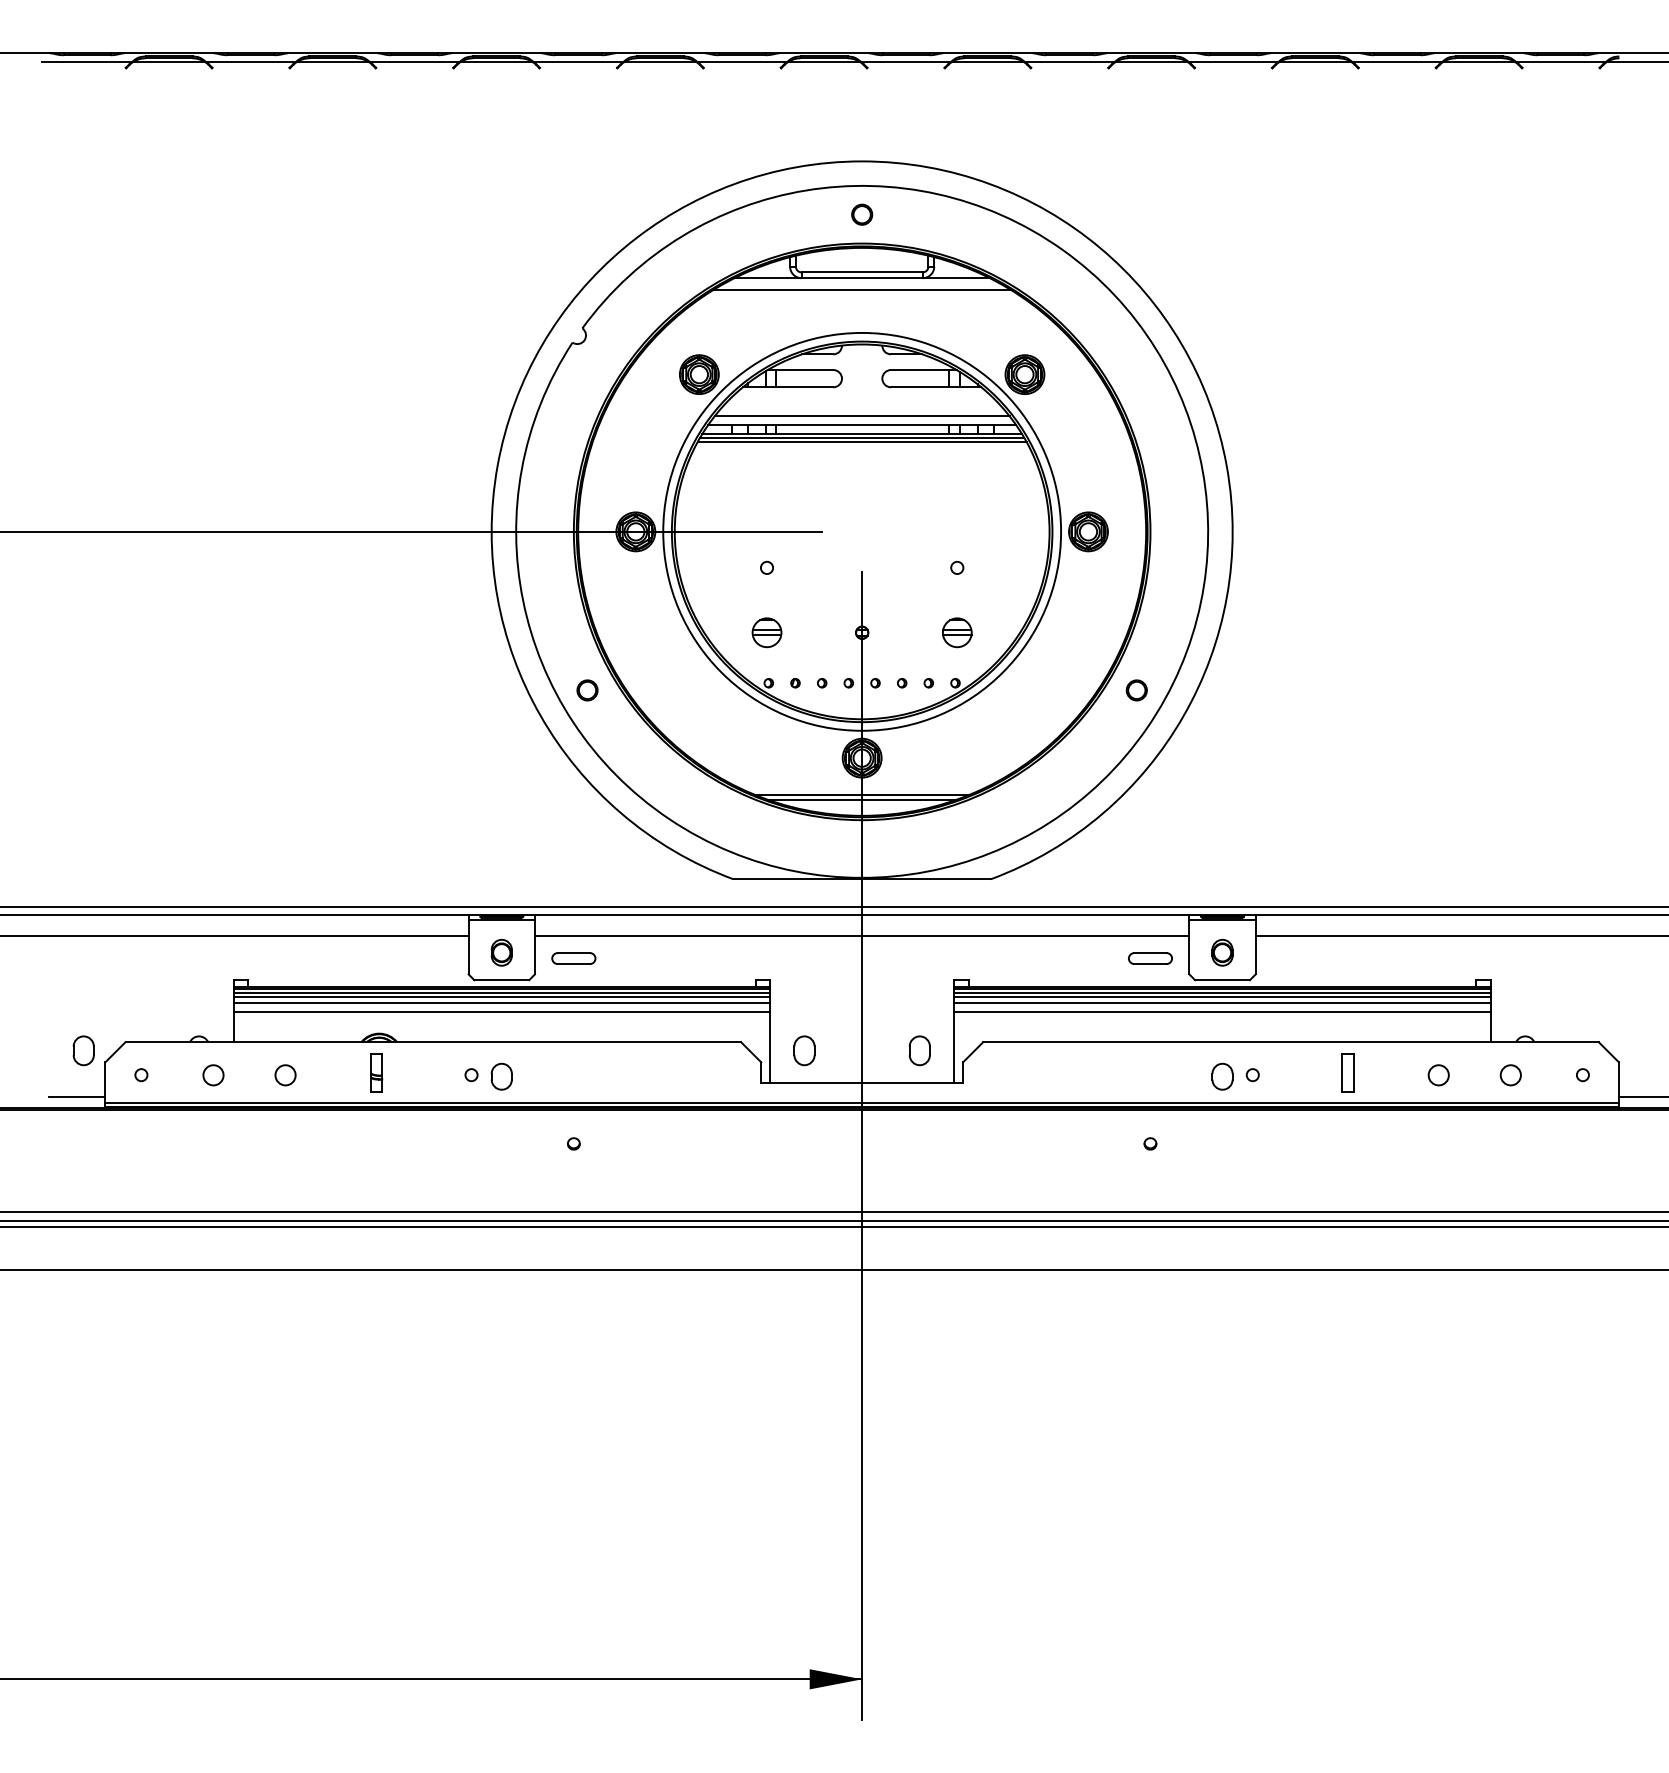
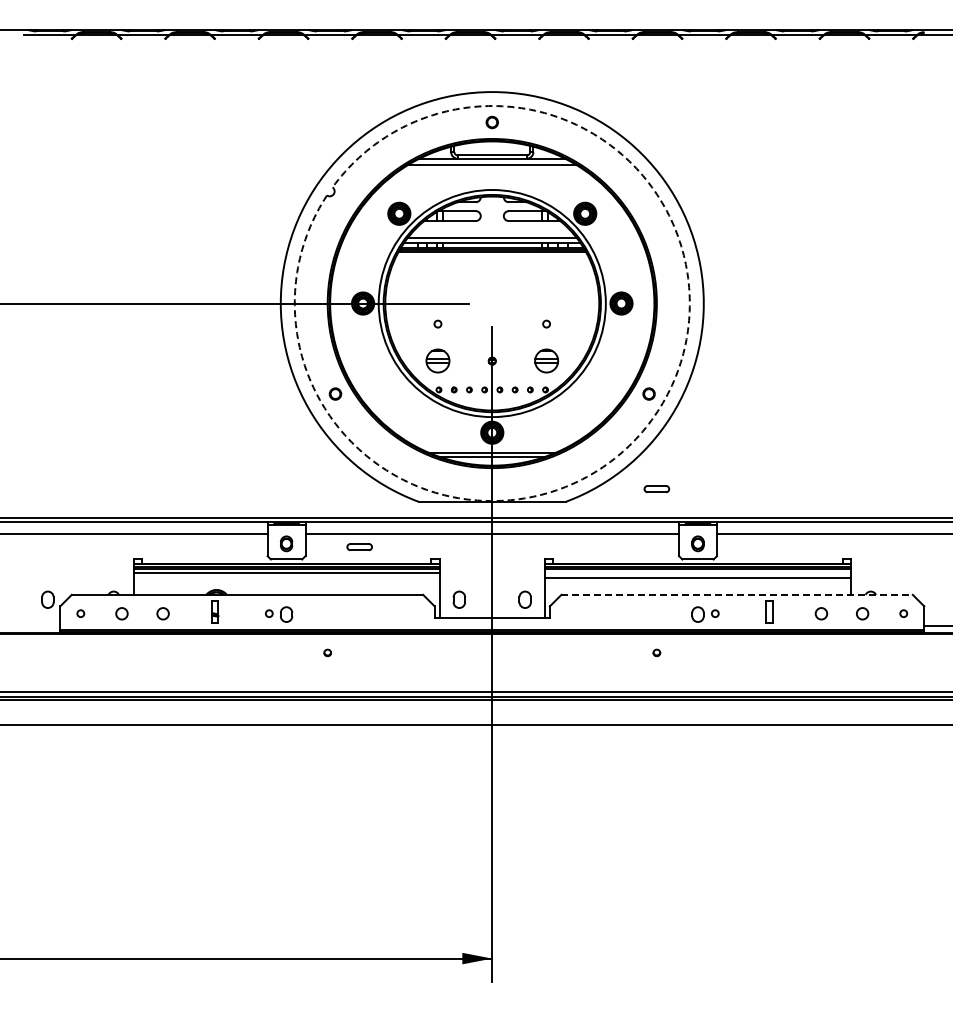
part: (766, 633) -> (437, 361), size x1.4
part: (957, 633) -> (546, 361), size x1.4
arc: (1146, 727) -> (654, 415), solid -> dashed
part: (573, 959) -> (359, 547), moved
part: (1149, 959) -> (656, 489), moved
line: (1221, 1002) -> (697, 572), removed
line: (501, 1011) -> (286, 577), removed
line: (1291, 1041) -> (737, 594), solid -> dashed
line: (77, 1097) -> (44, 626), removed

